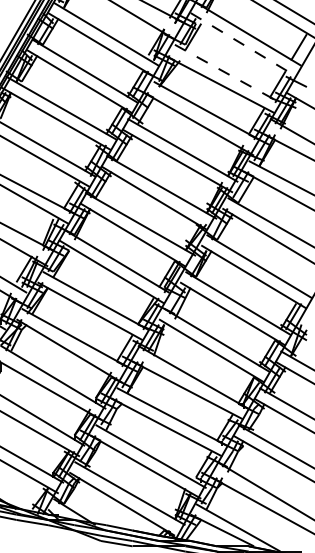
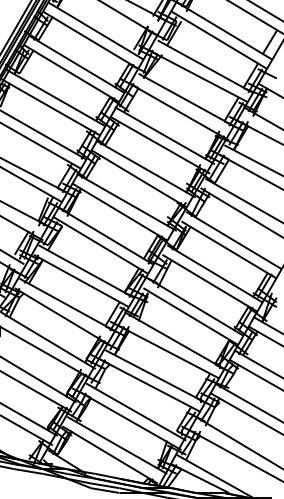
line: (243, 44) -> (219, 40), dashed -> solid
line: (227, 73) -> (205, 66), dashed -> solid

